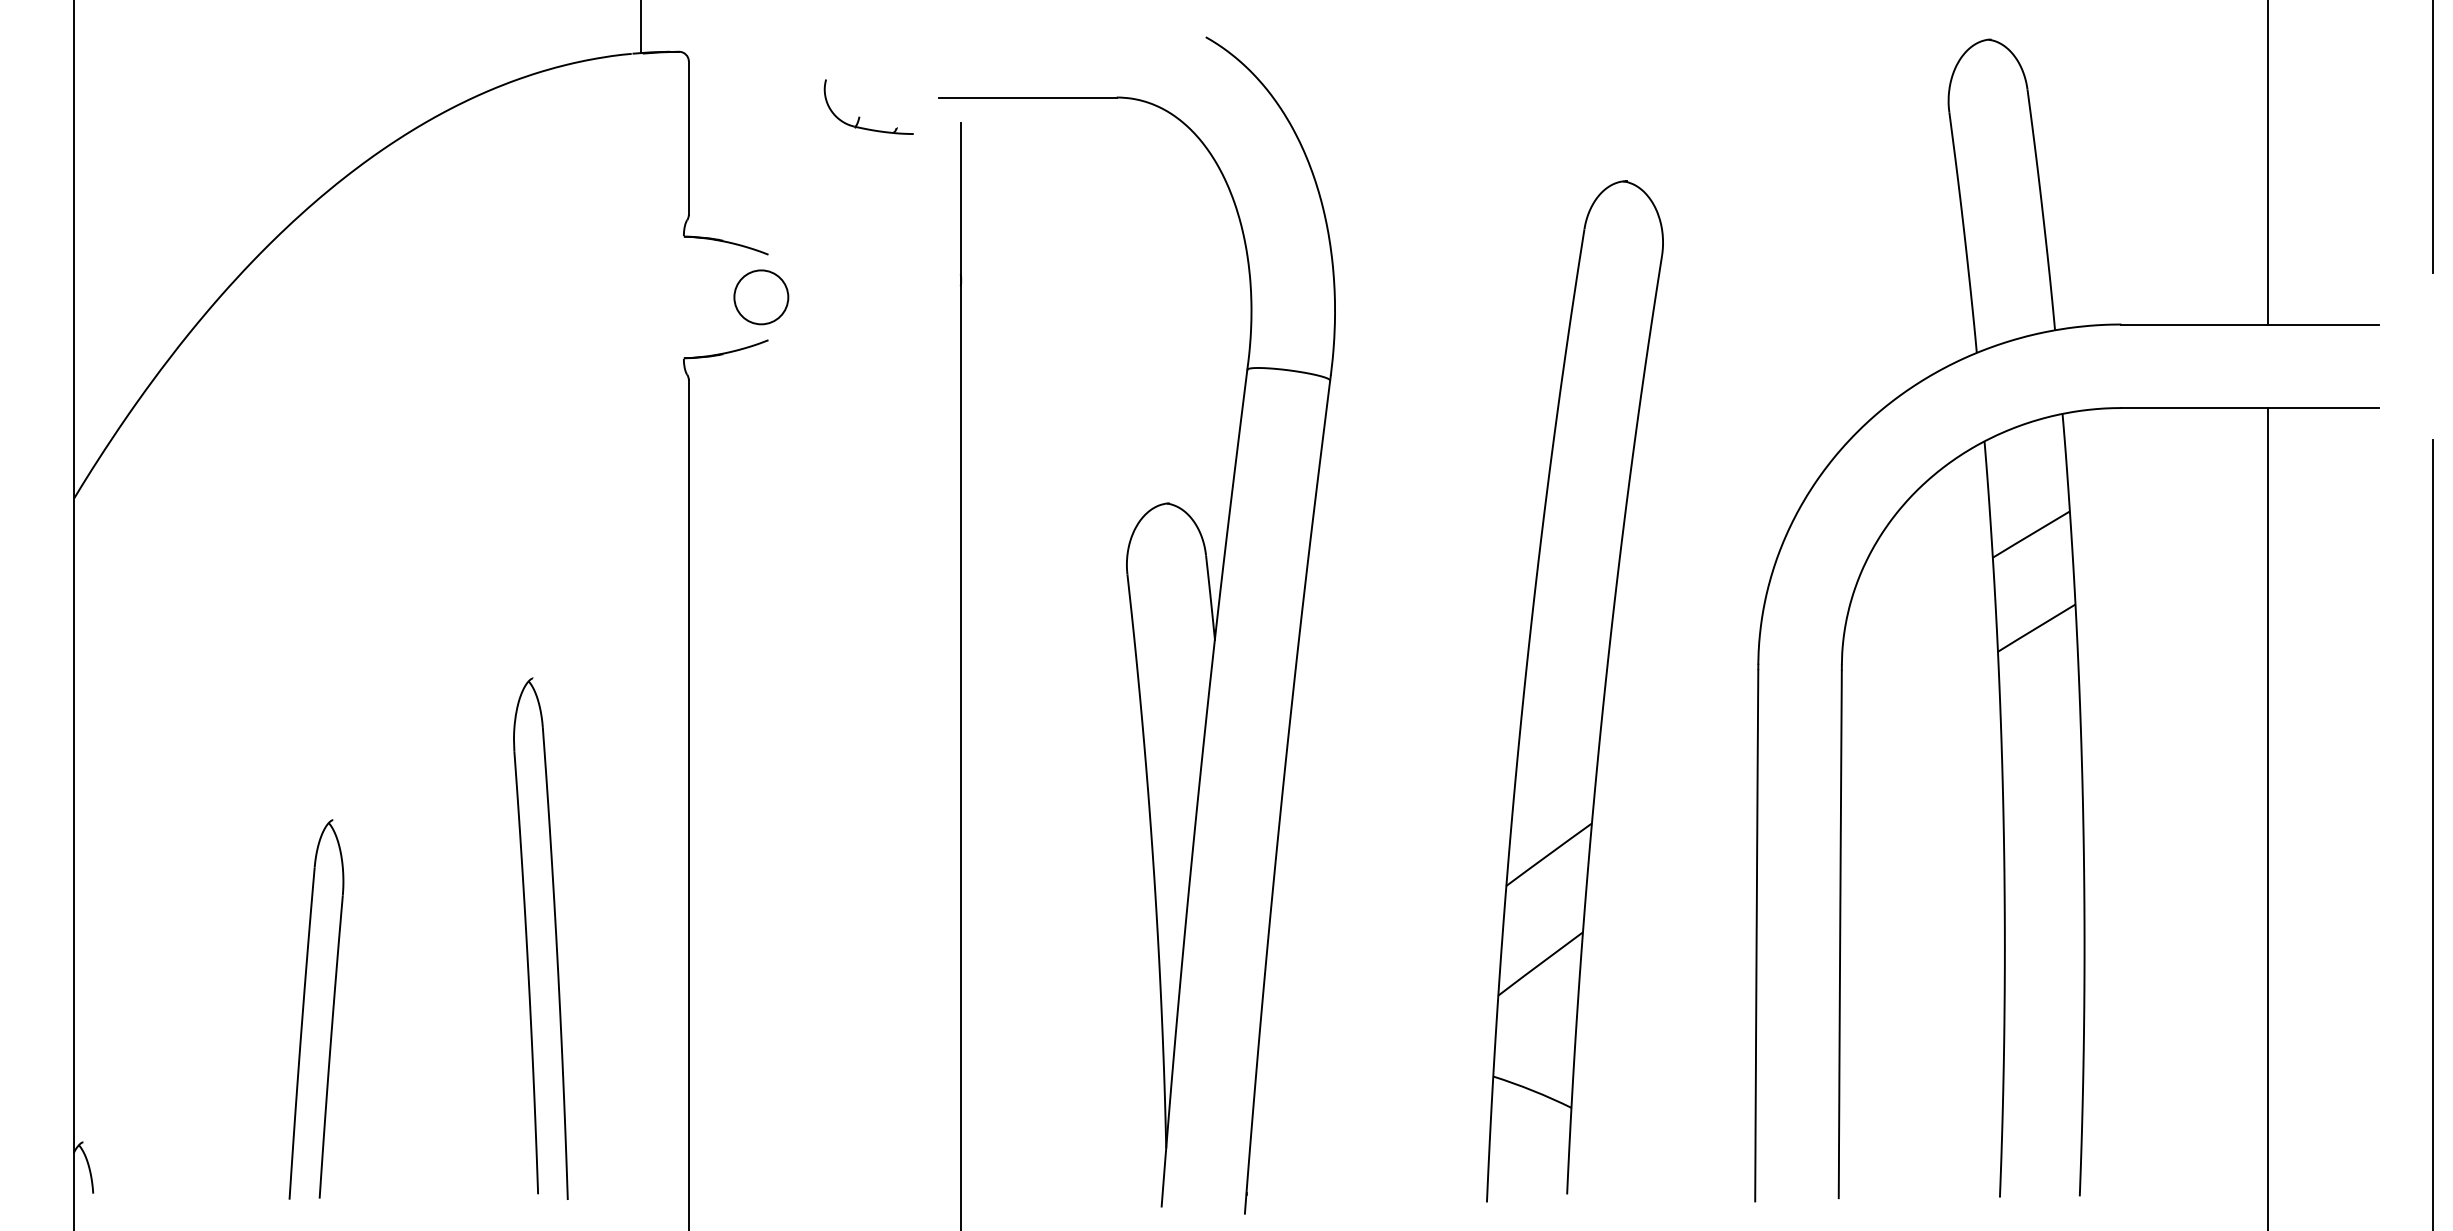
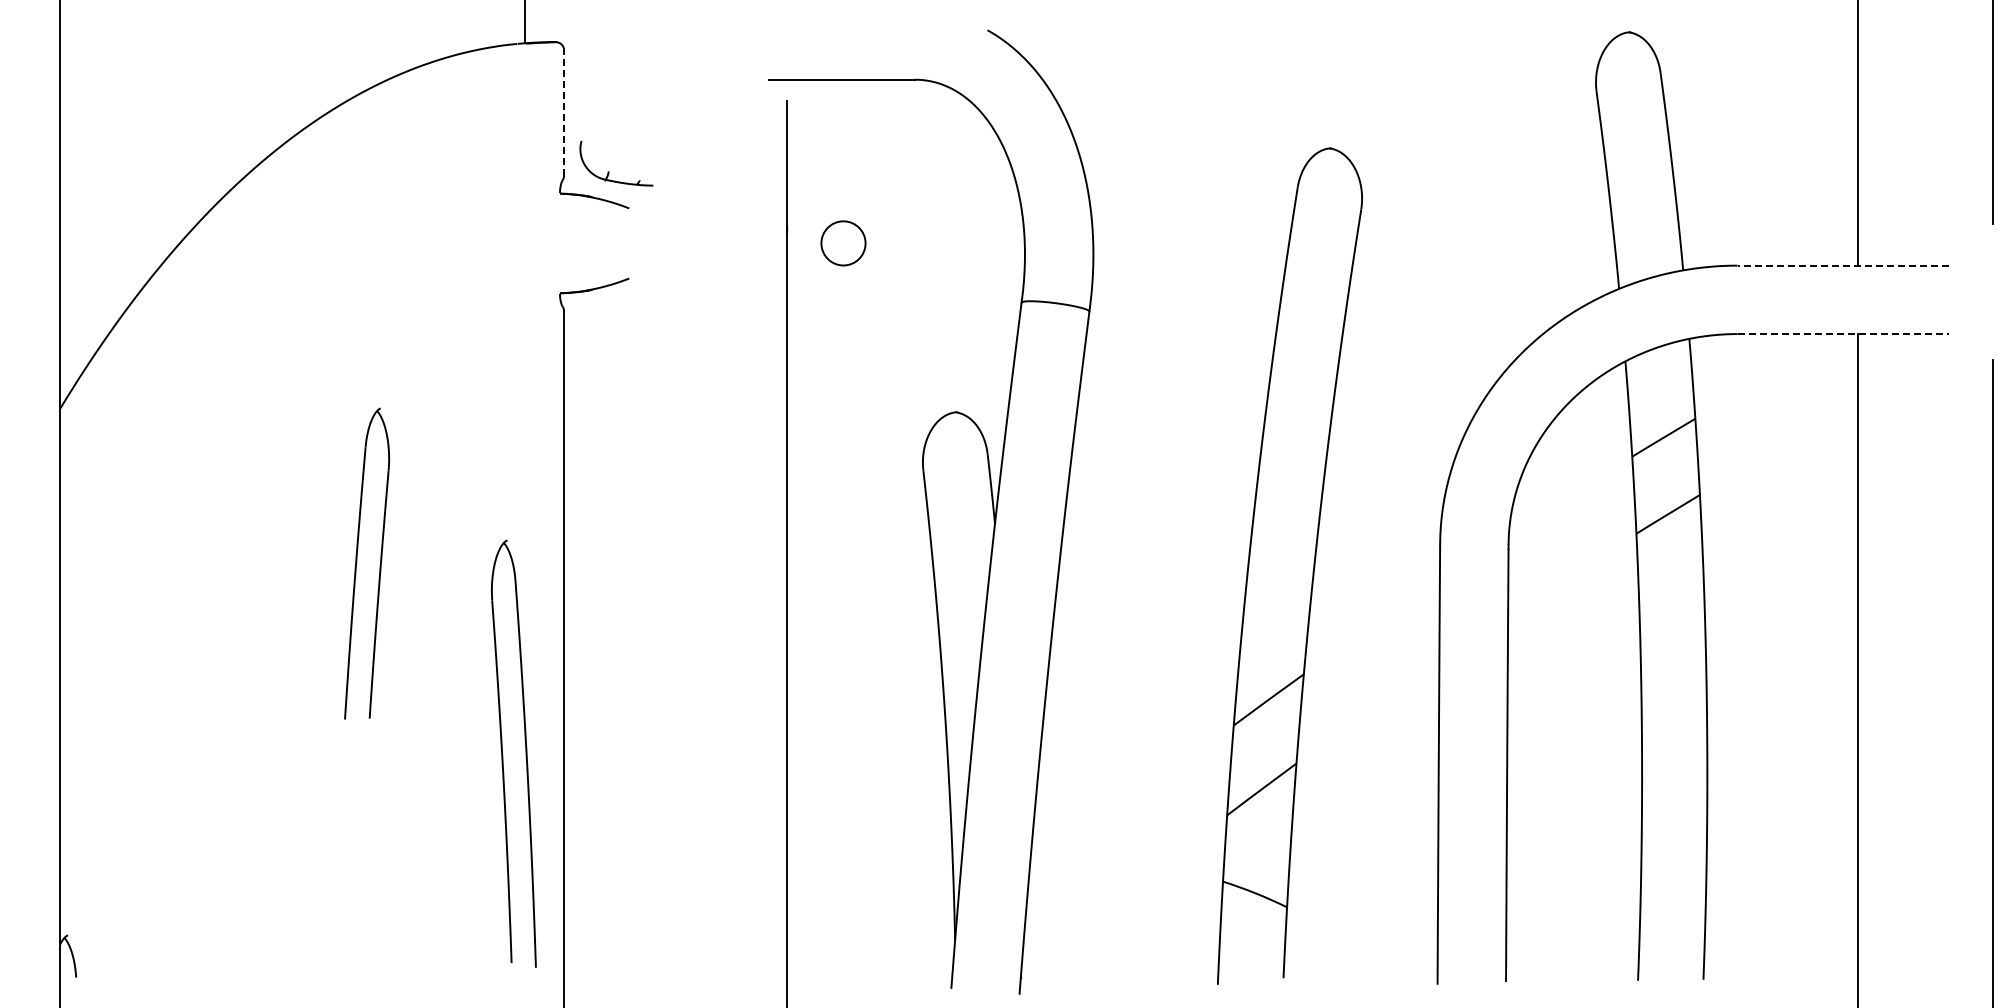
part: (860, 116) -> (609, 171), moved
line: (689, 138) -> (564, 113), solid -> dashed
circle: (761, 297) -> (843, 243), moved
line: (2250, 324) -> (1843, 265), solid -> dashed
line: (2250, 408) -> (1843, 334), solid -> dashed
part: (528, 939) -> (503, 754), moved
part: (304, 1007) -> (357, 562), moved

